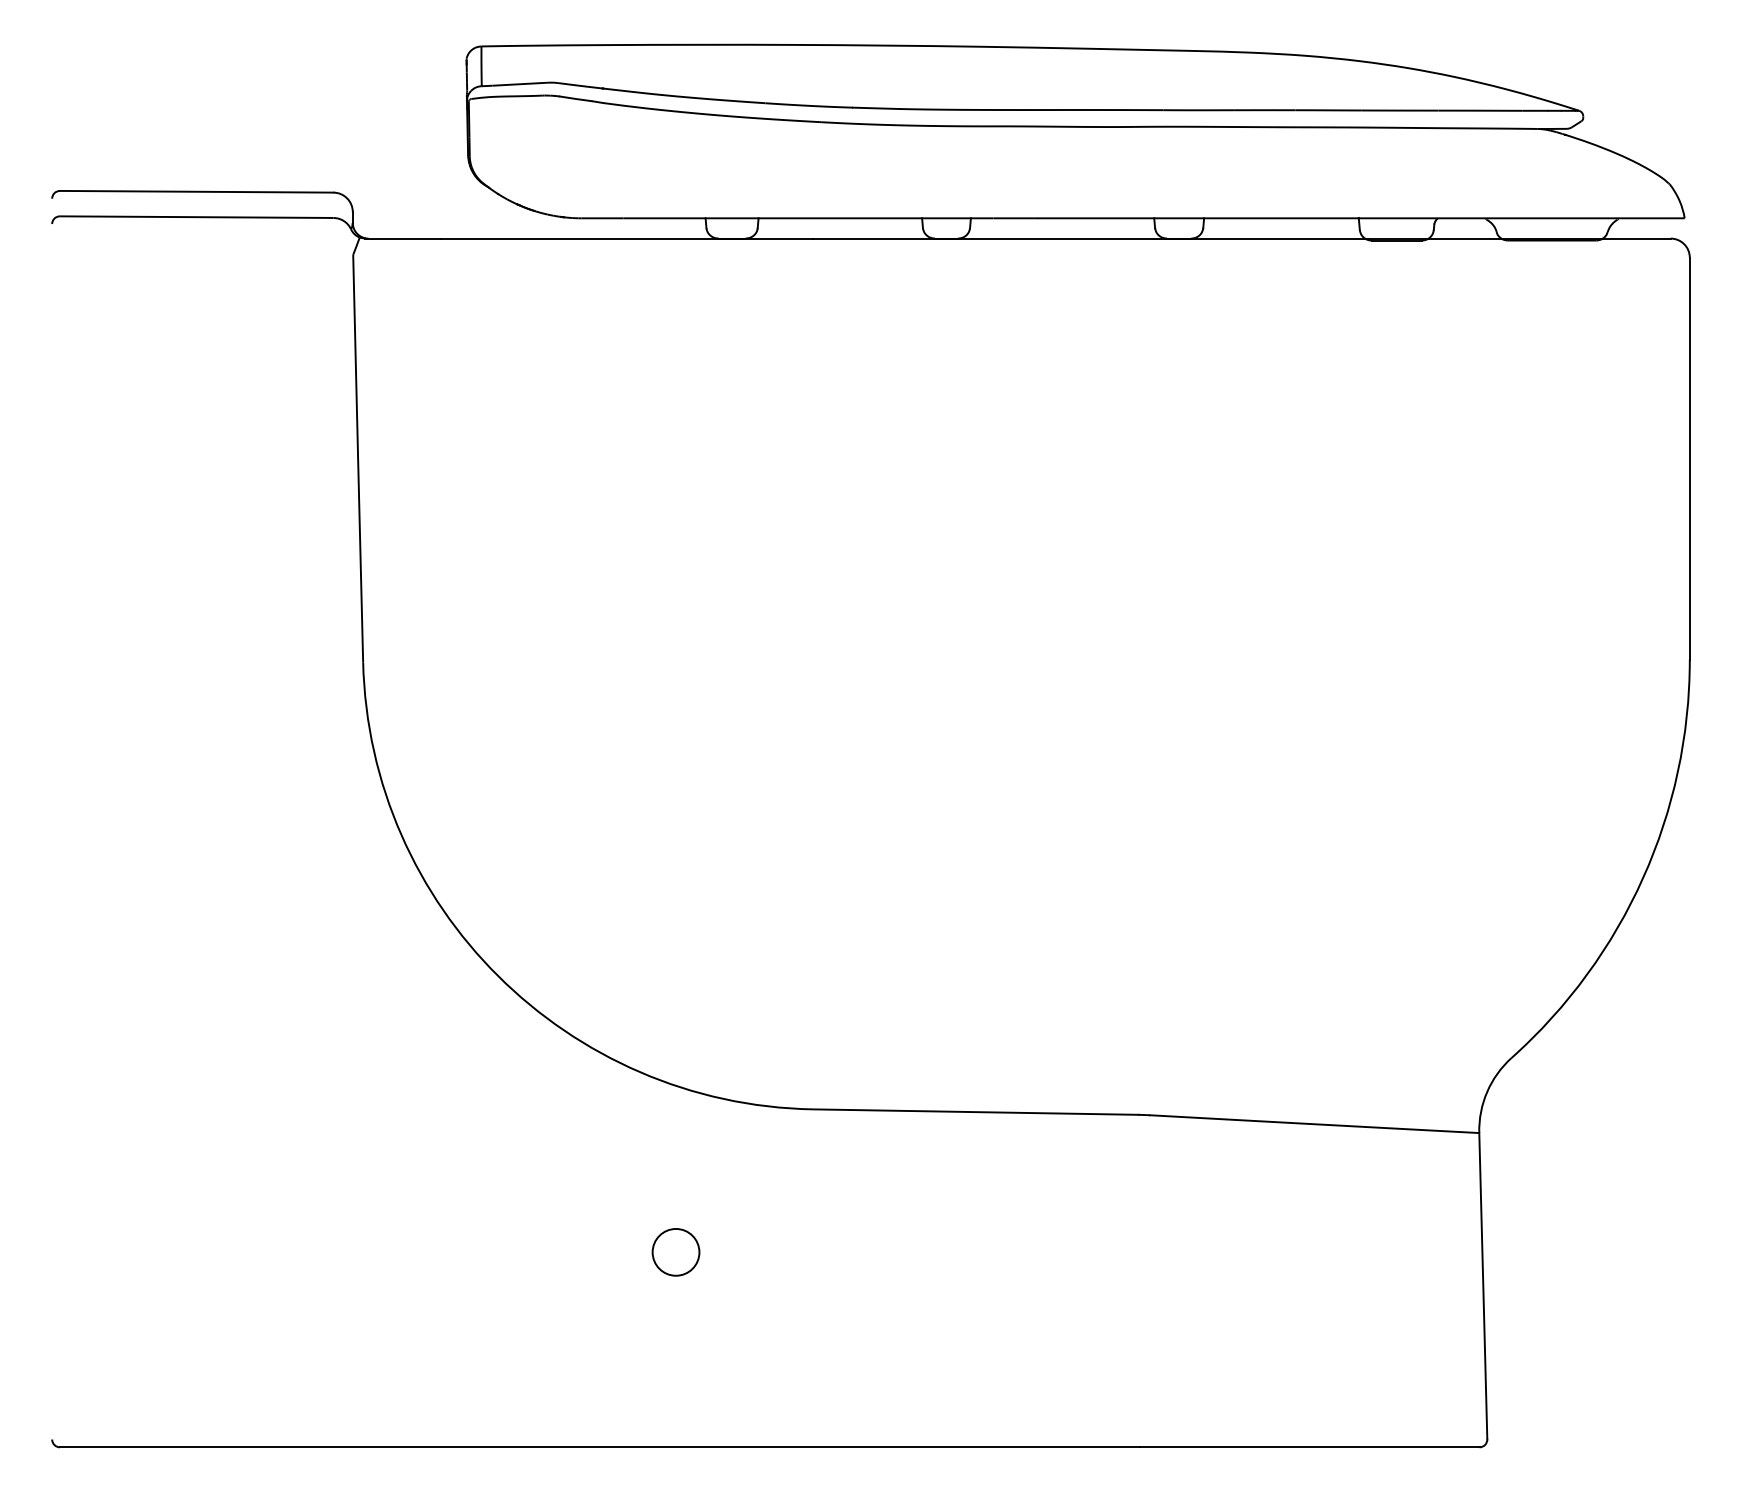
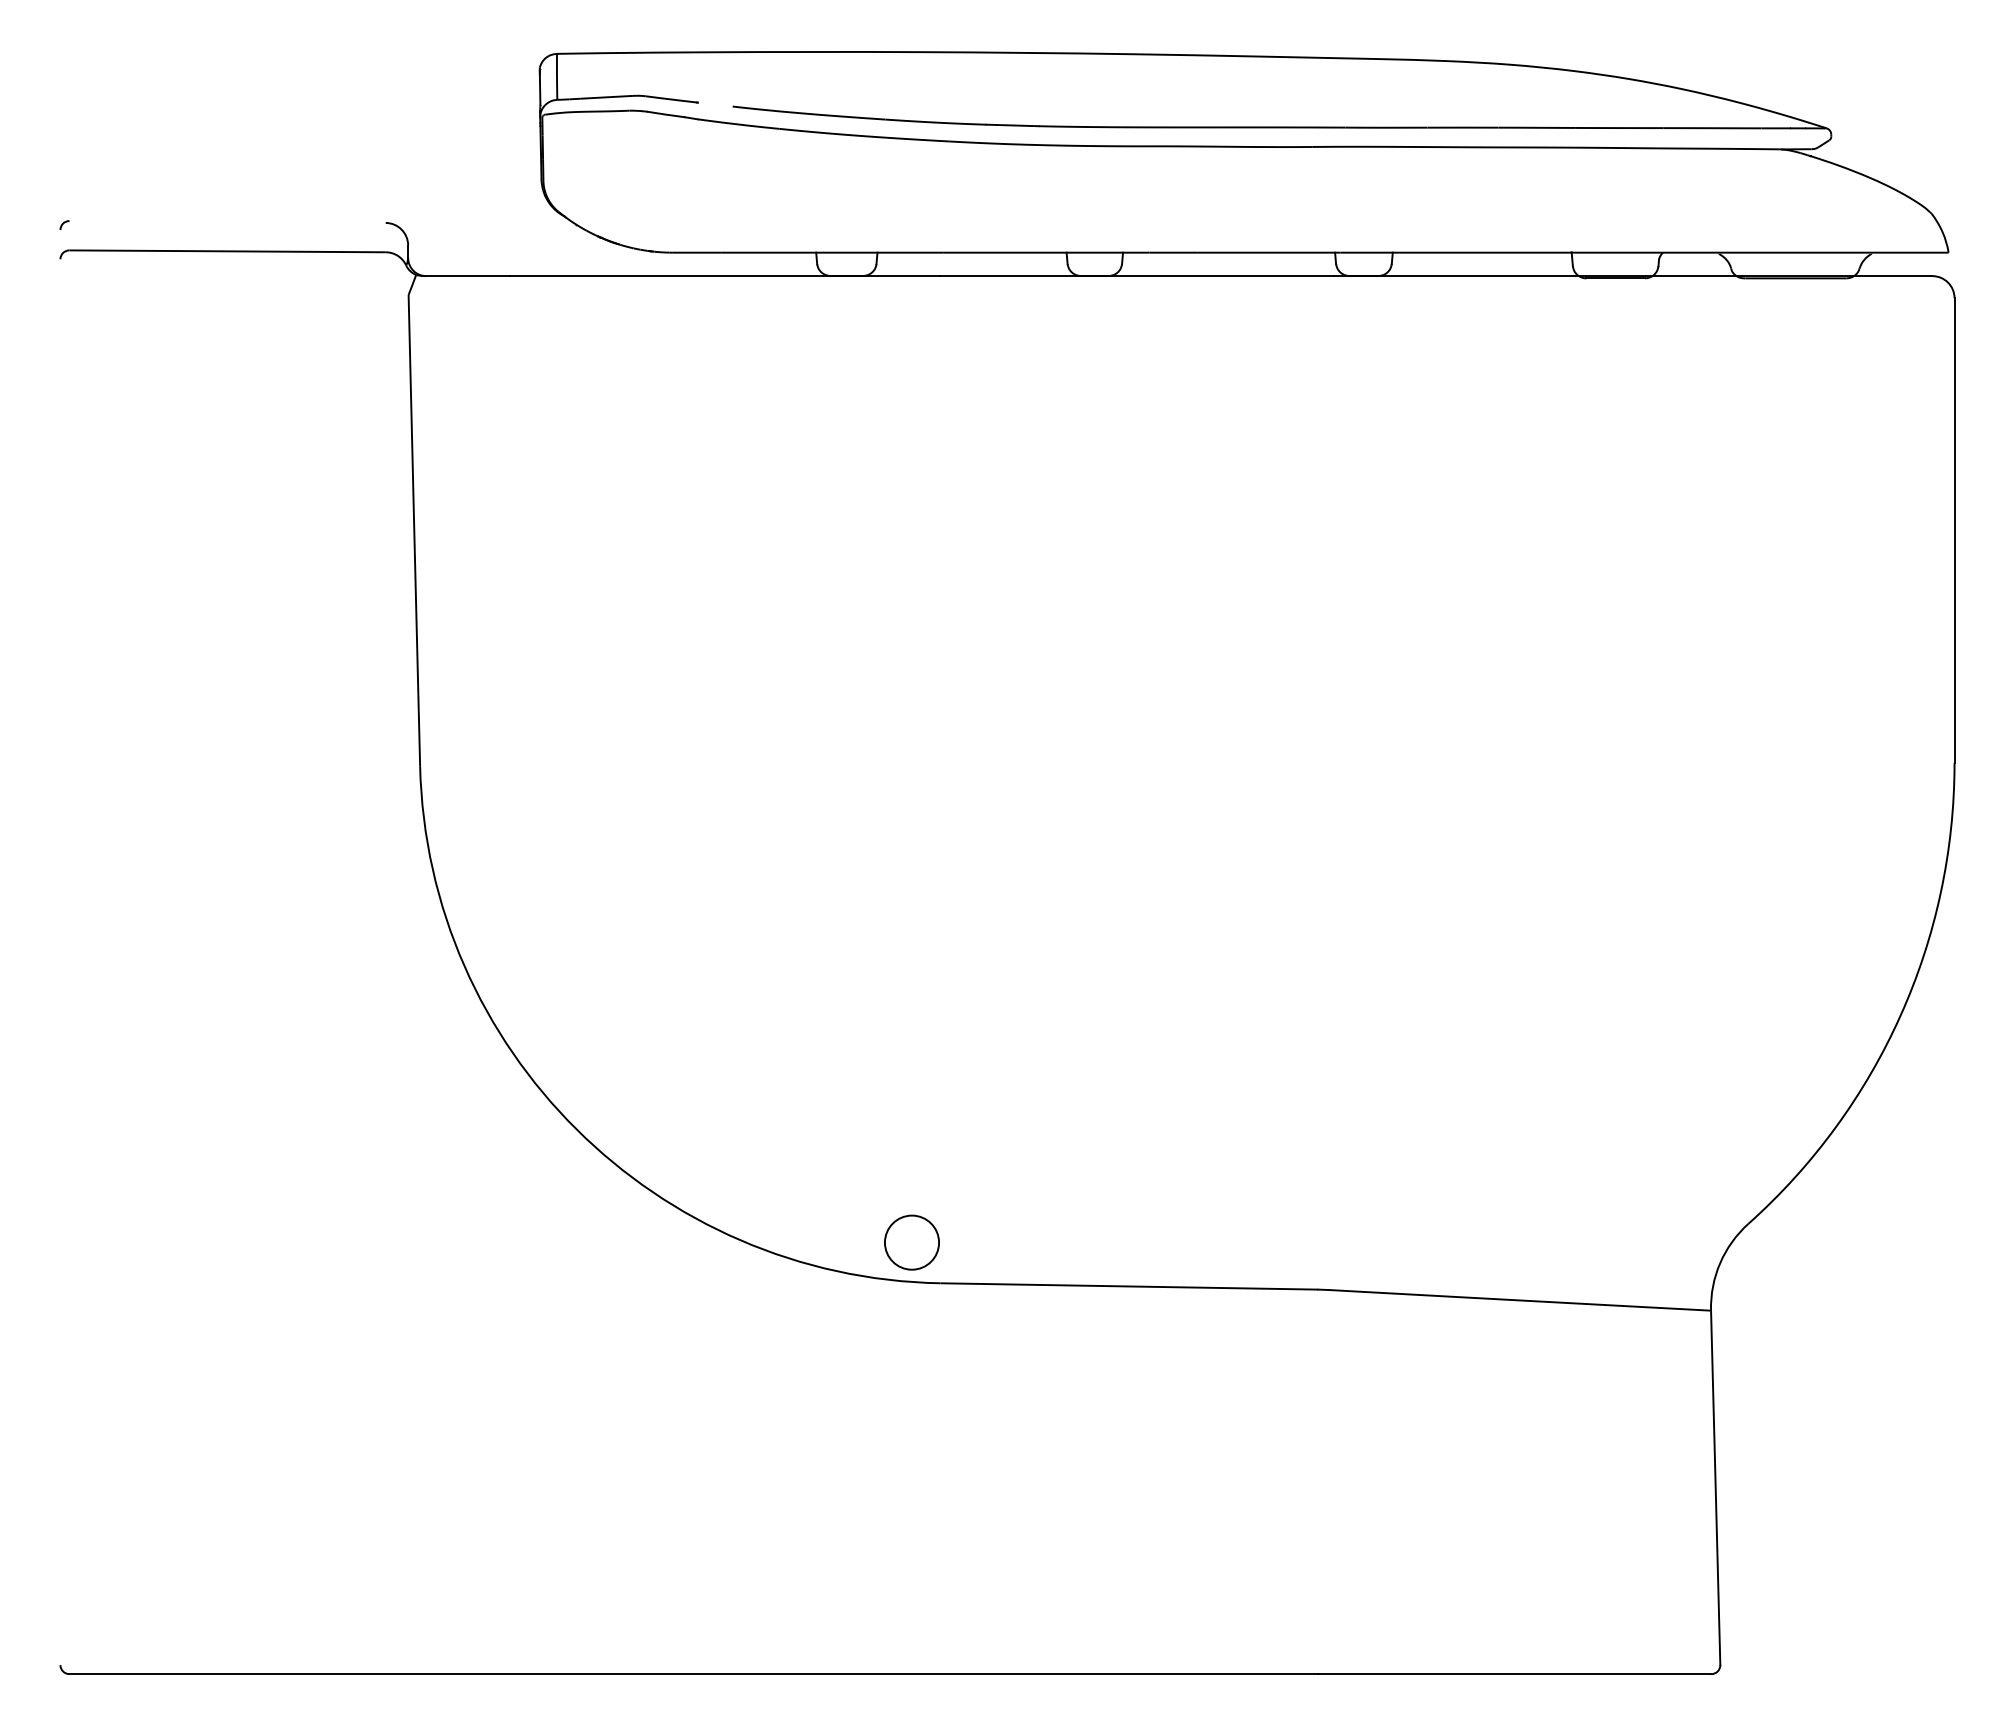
line: (617, 90) -> (714, 104), removed
line: (196, 191) -> (227, 221), removed
circle: (675, 1252) -> (911, 1242), moved

